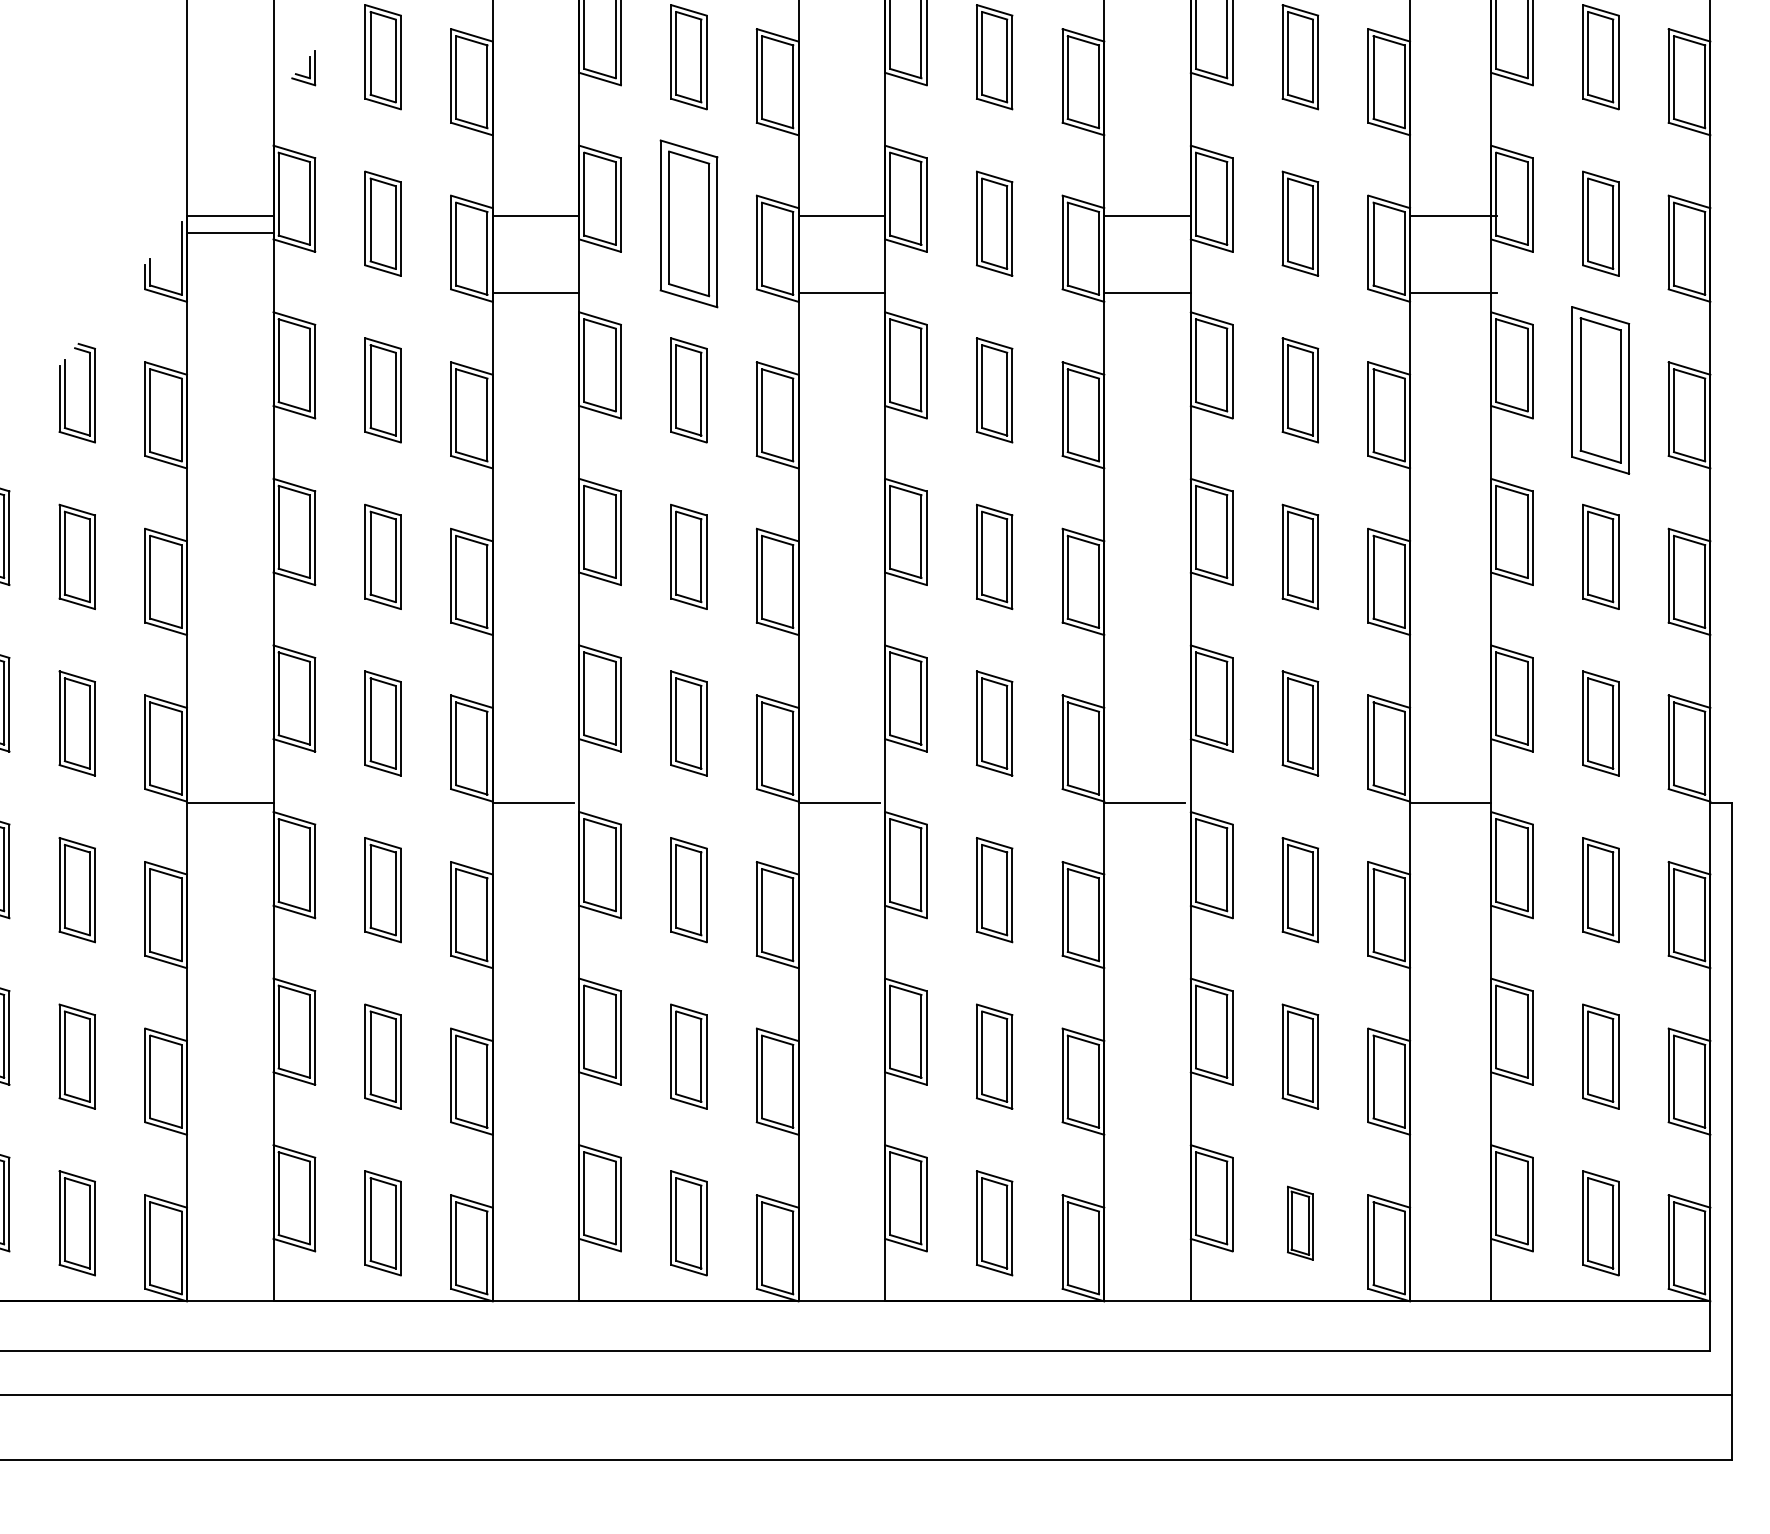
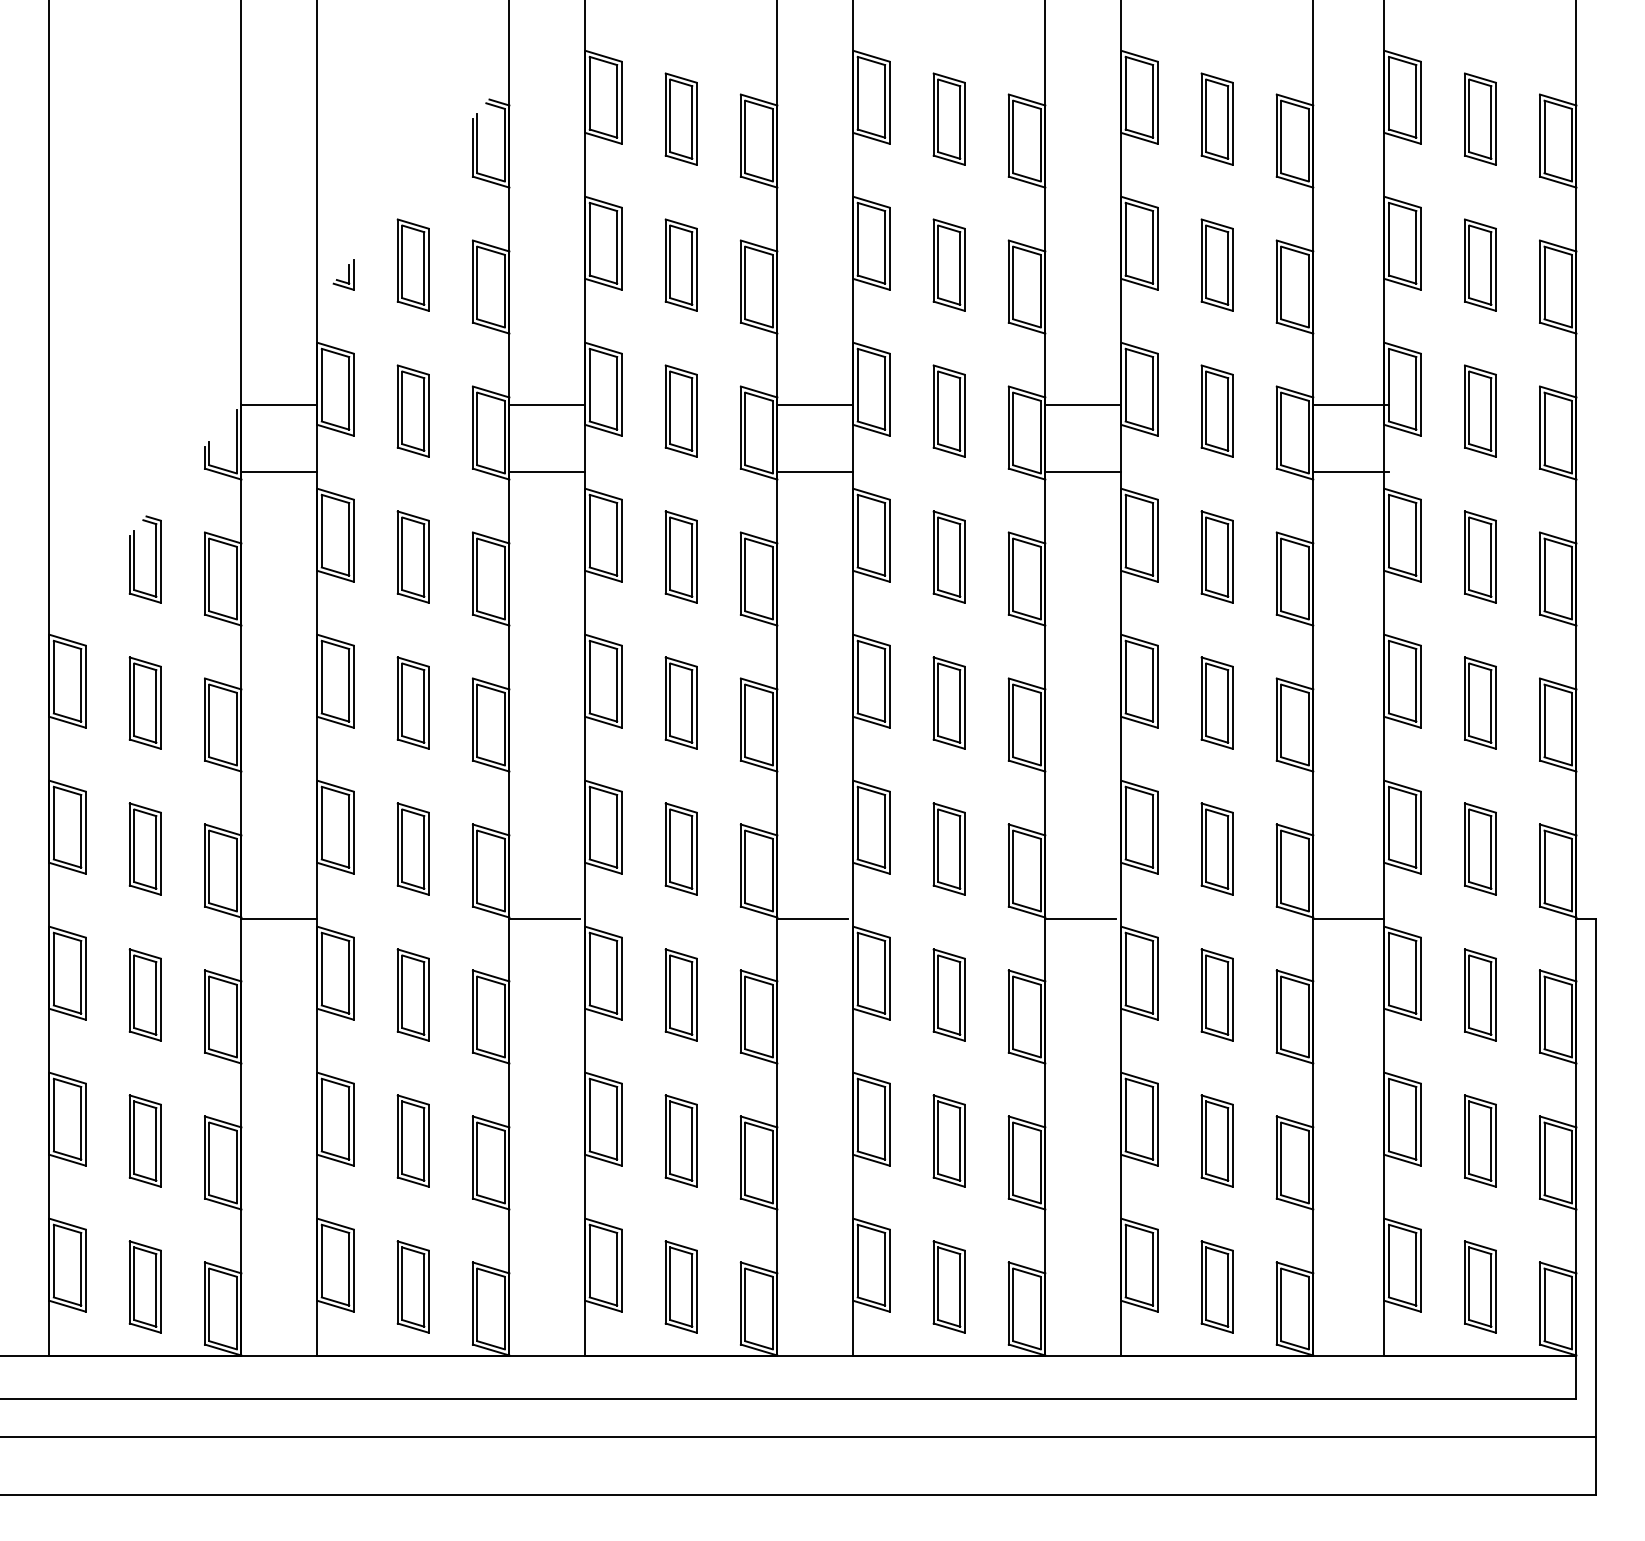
part: (687, 223) -> (680, 410), size x0.62
line: (230, 232) -> (279, 471), moved
part: (1600, 389) -> (1480, 556), size x0.62
part: (1299, 1222) -> (1216, 1286), size x1.43

